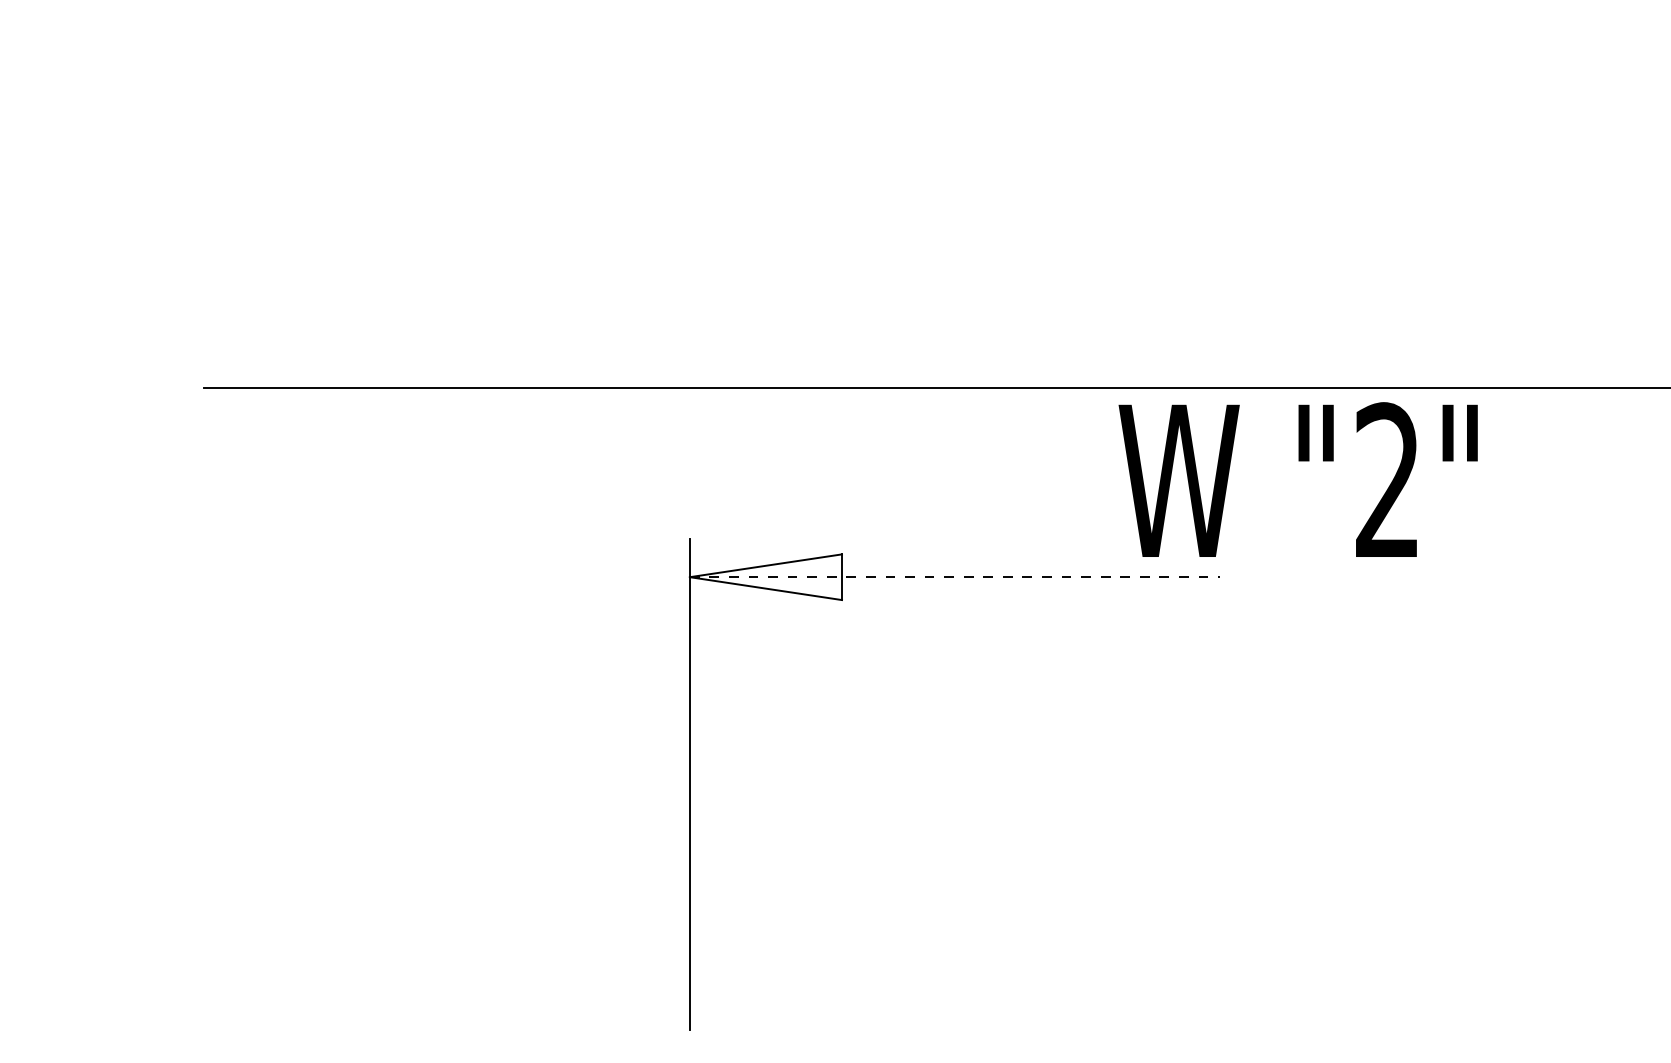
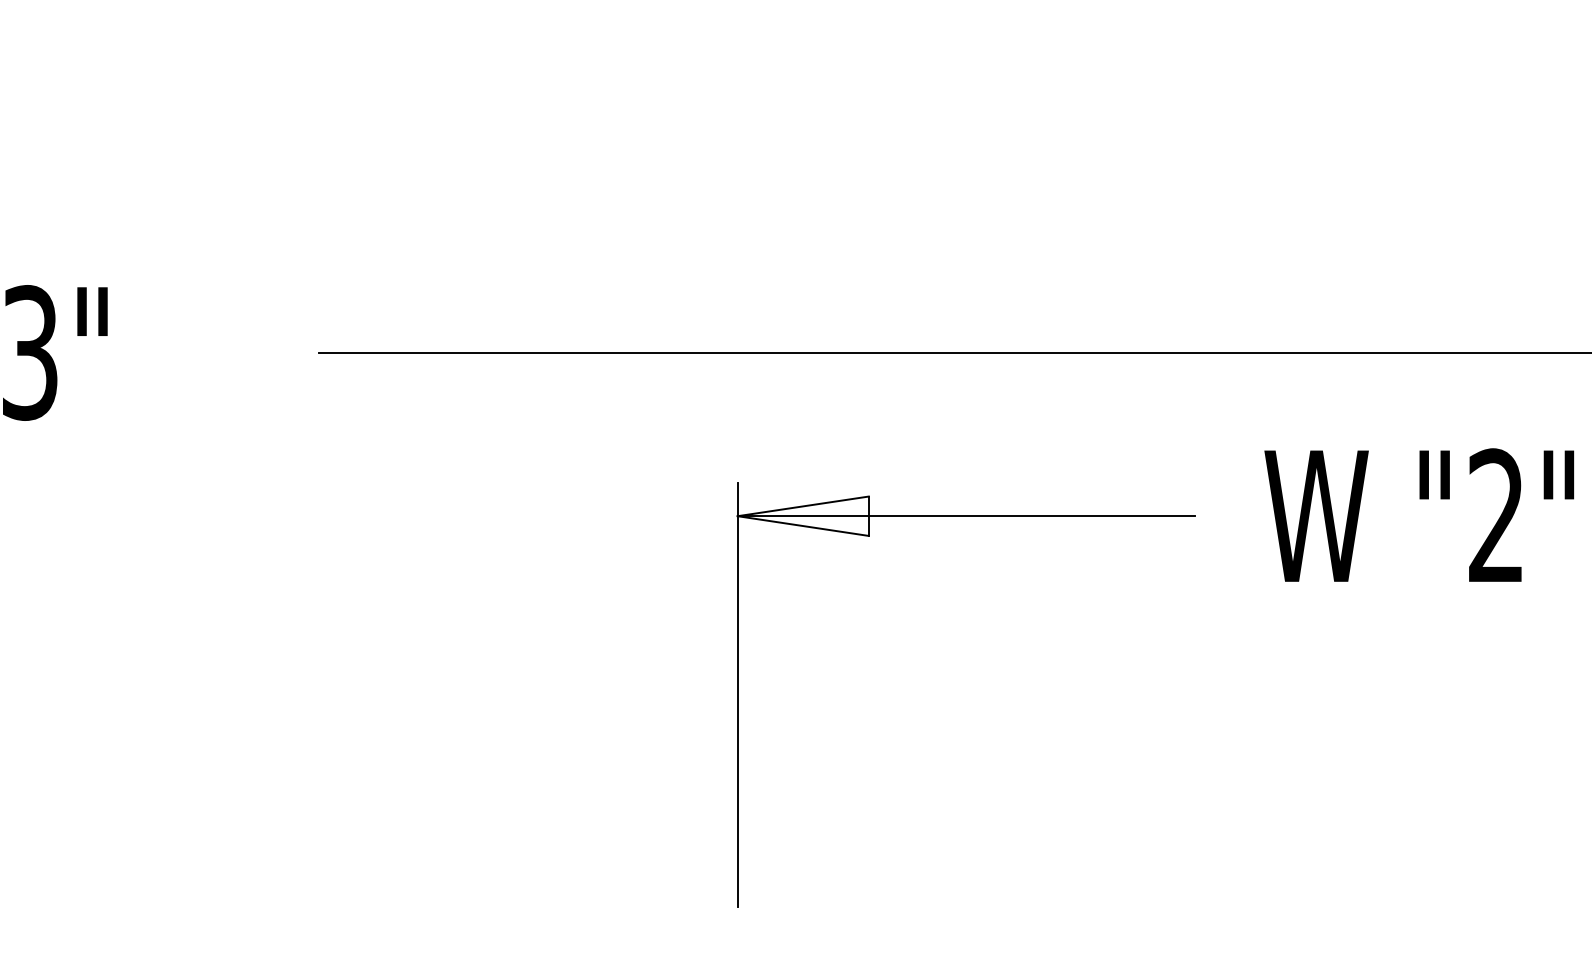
text: (1298, 478) -> (1419, 514), moved
line: (955, 577) -> (966, 516), dashed -> solid

